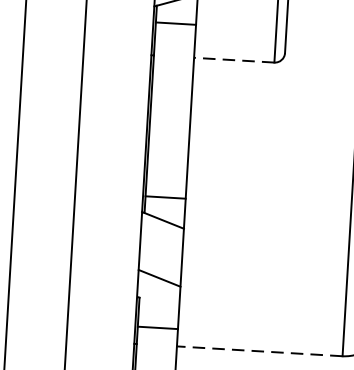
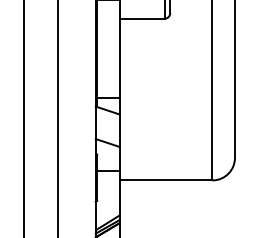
line: (234, 59) -> (142, 18), dashed -> solid
line: (258, 351) -> (165, 180), dashed -> solid

